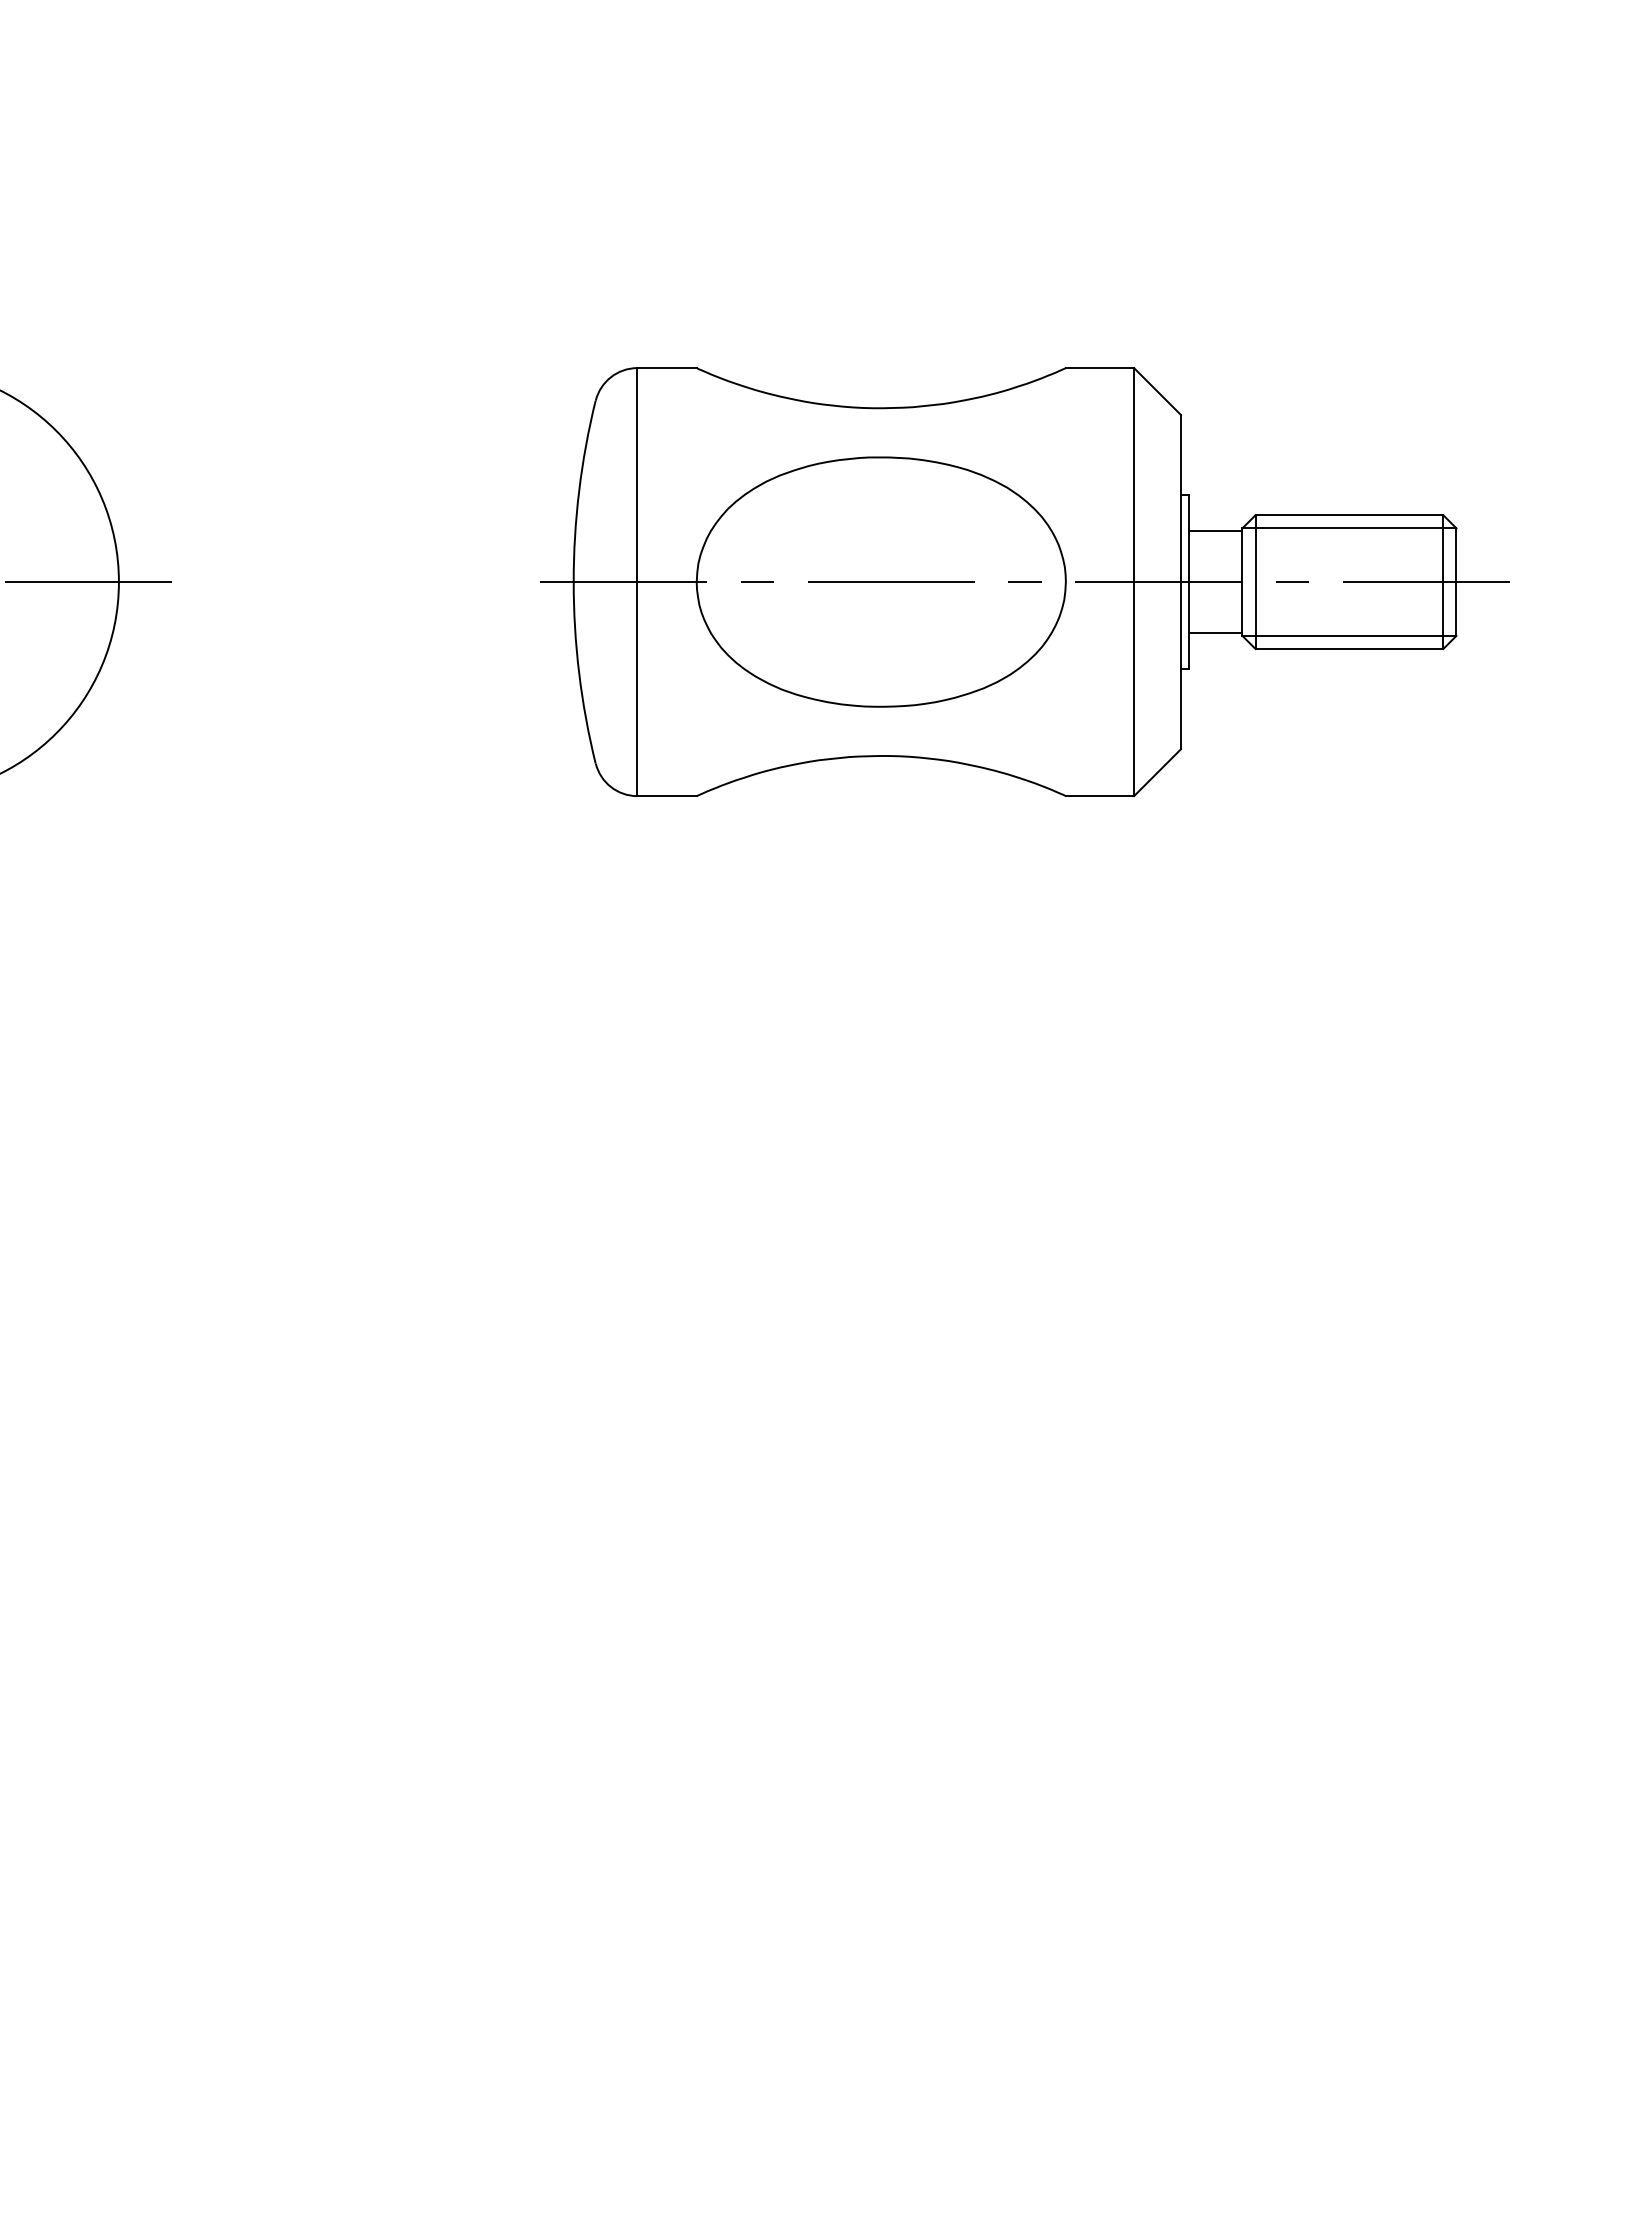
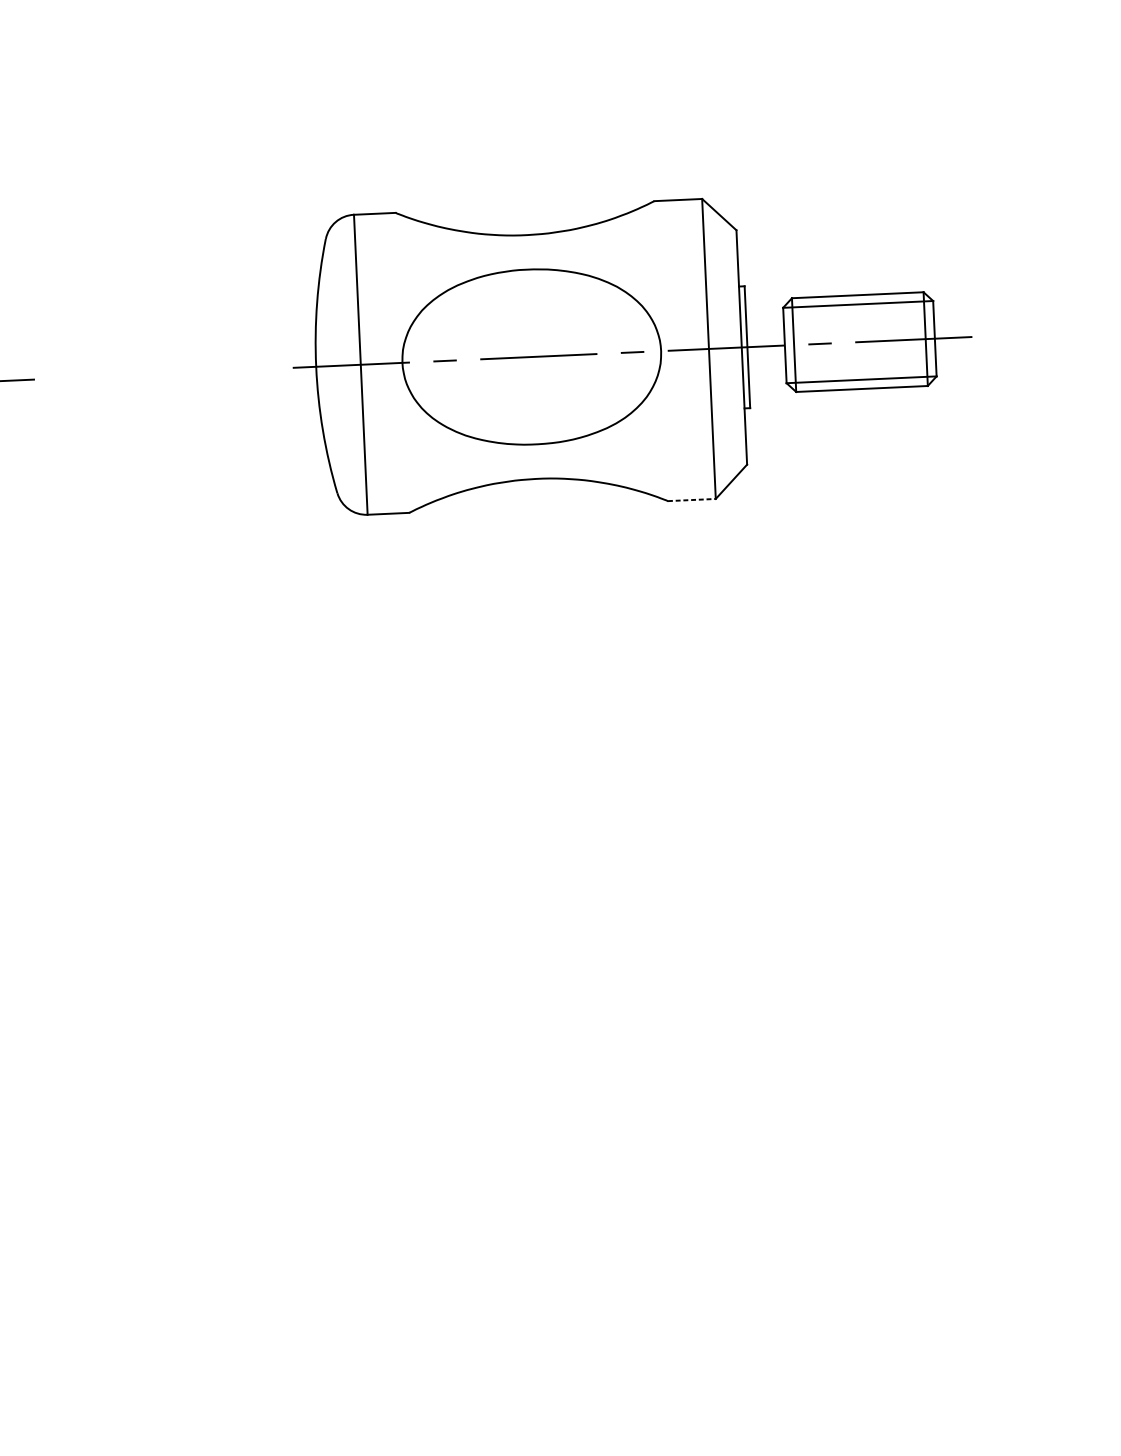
line: (1215, 531) -> (764, 310), removed
line: (1215, 632) -> (767, 381), removed
line: (1100, 796) -> (692, 500), solid -> dashed

